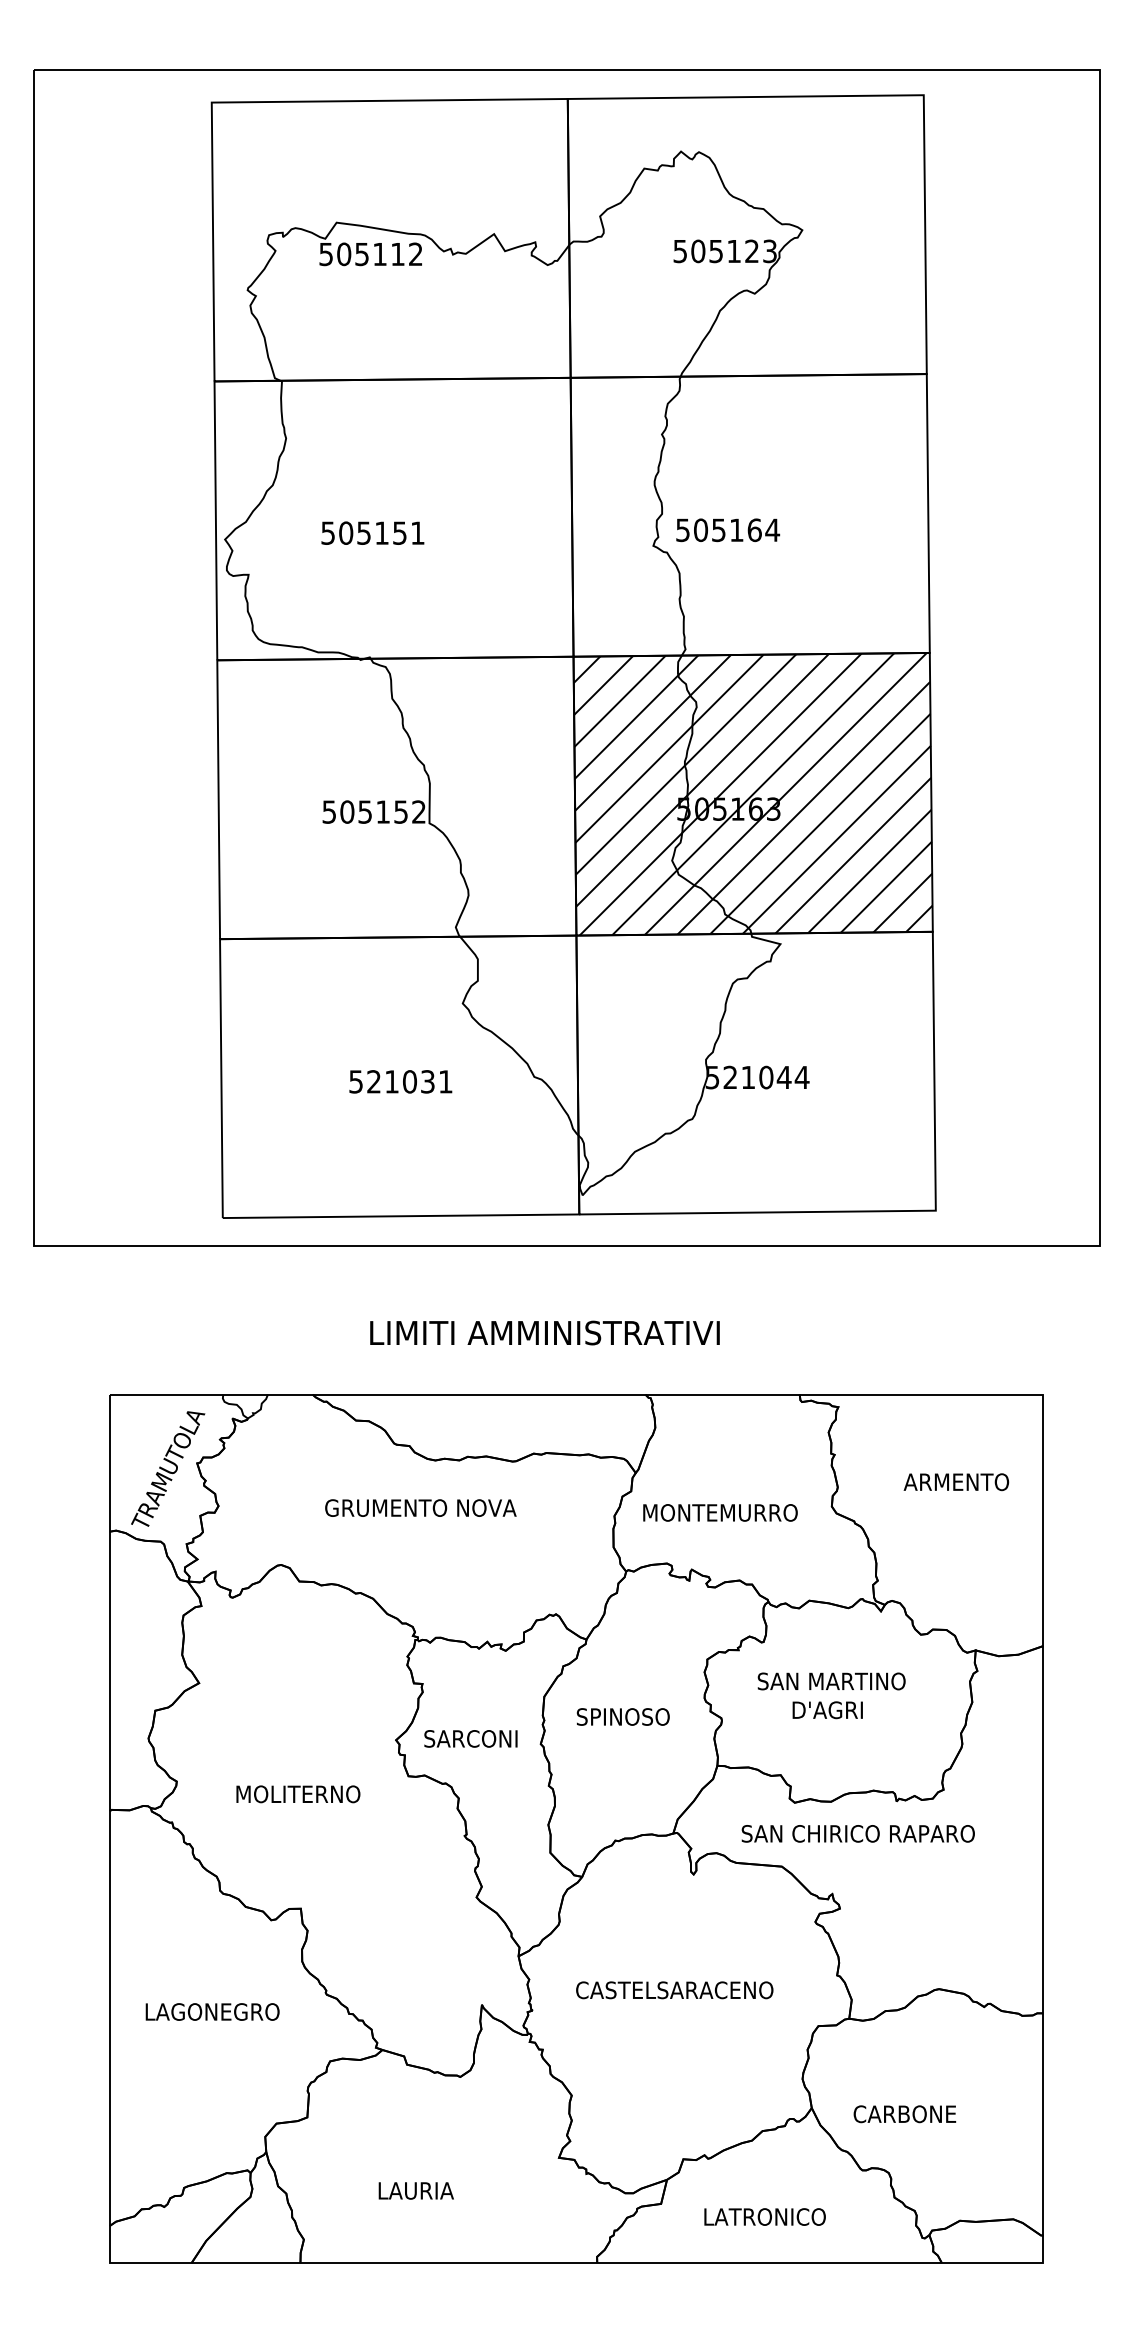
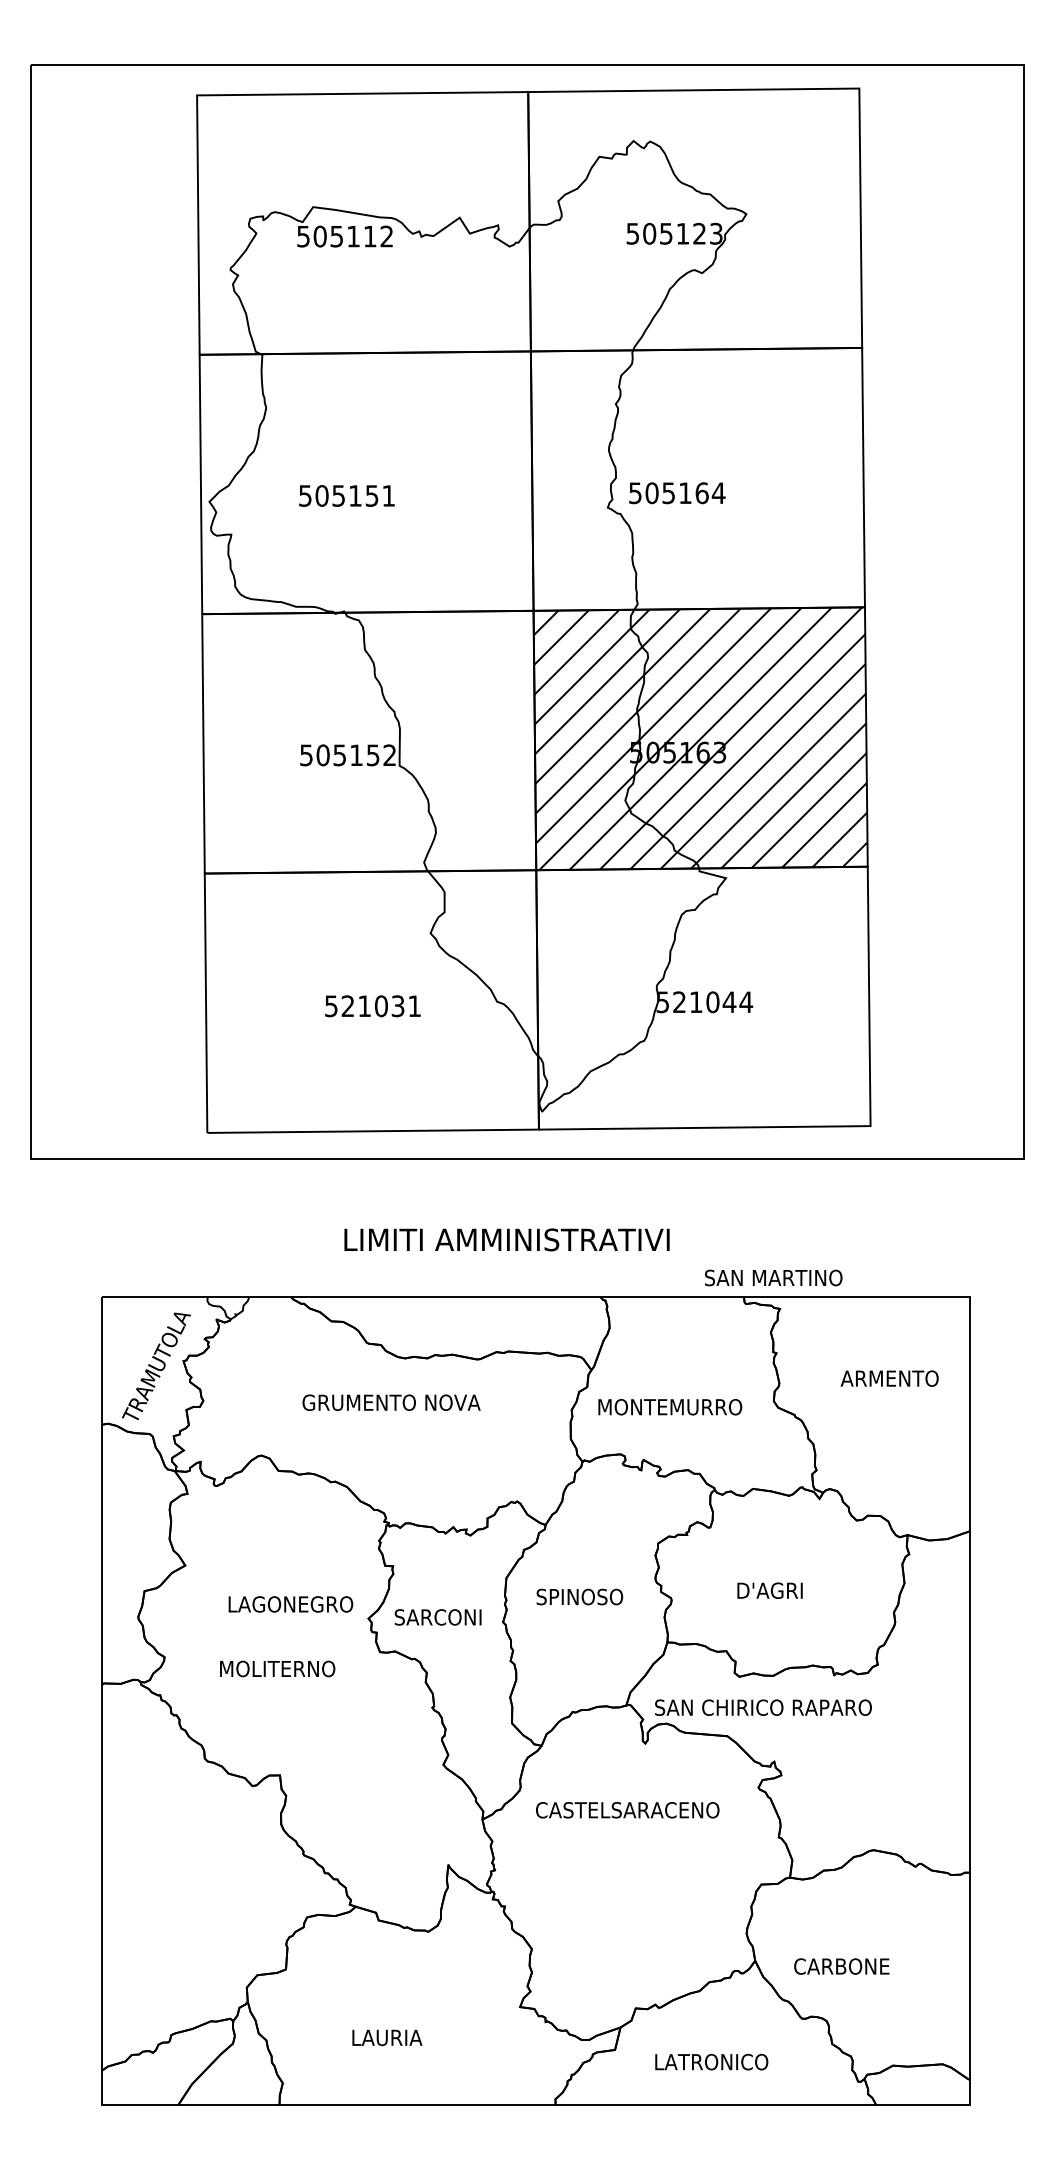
text: (831, 1680) -> (773, 1277), moved
text: (858, 1833) -> (763, 1707), moved
text: (674, 1990) -> (627, 1810), moved
text: (212, 2012) -> (290, 1604), moved

